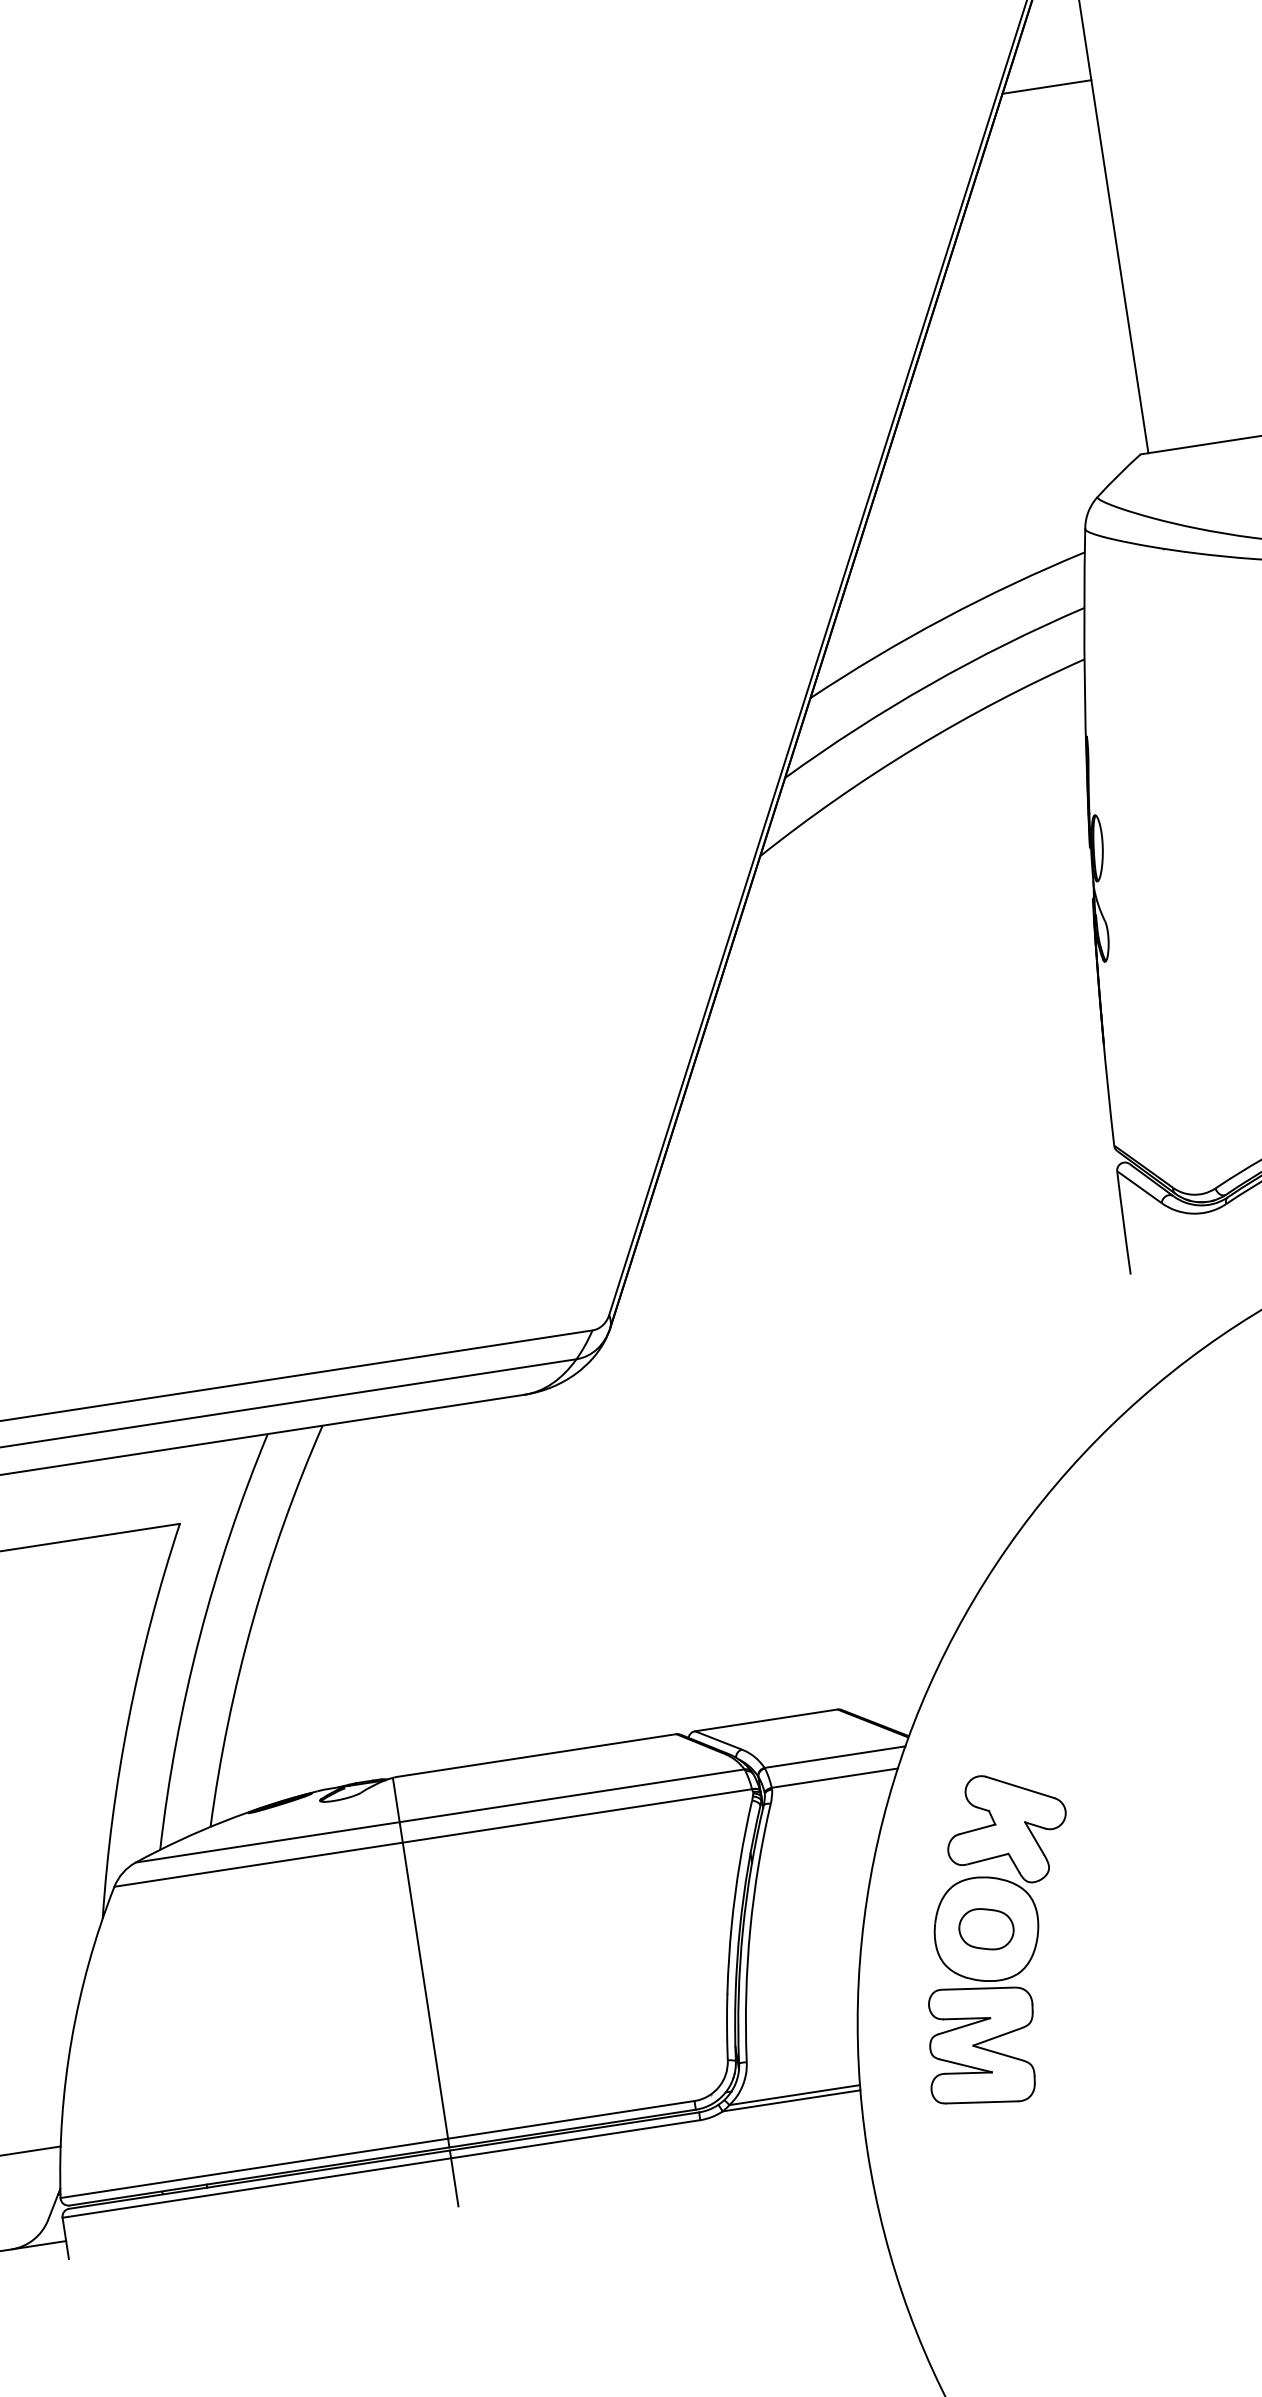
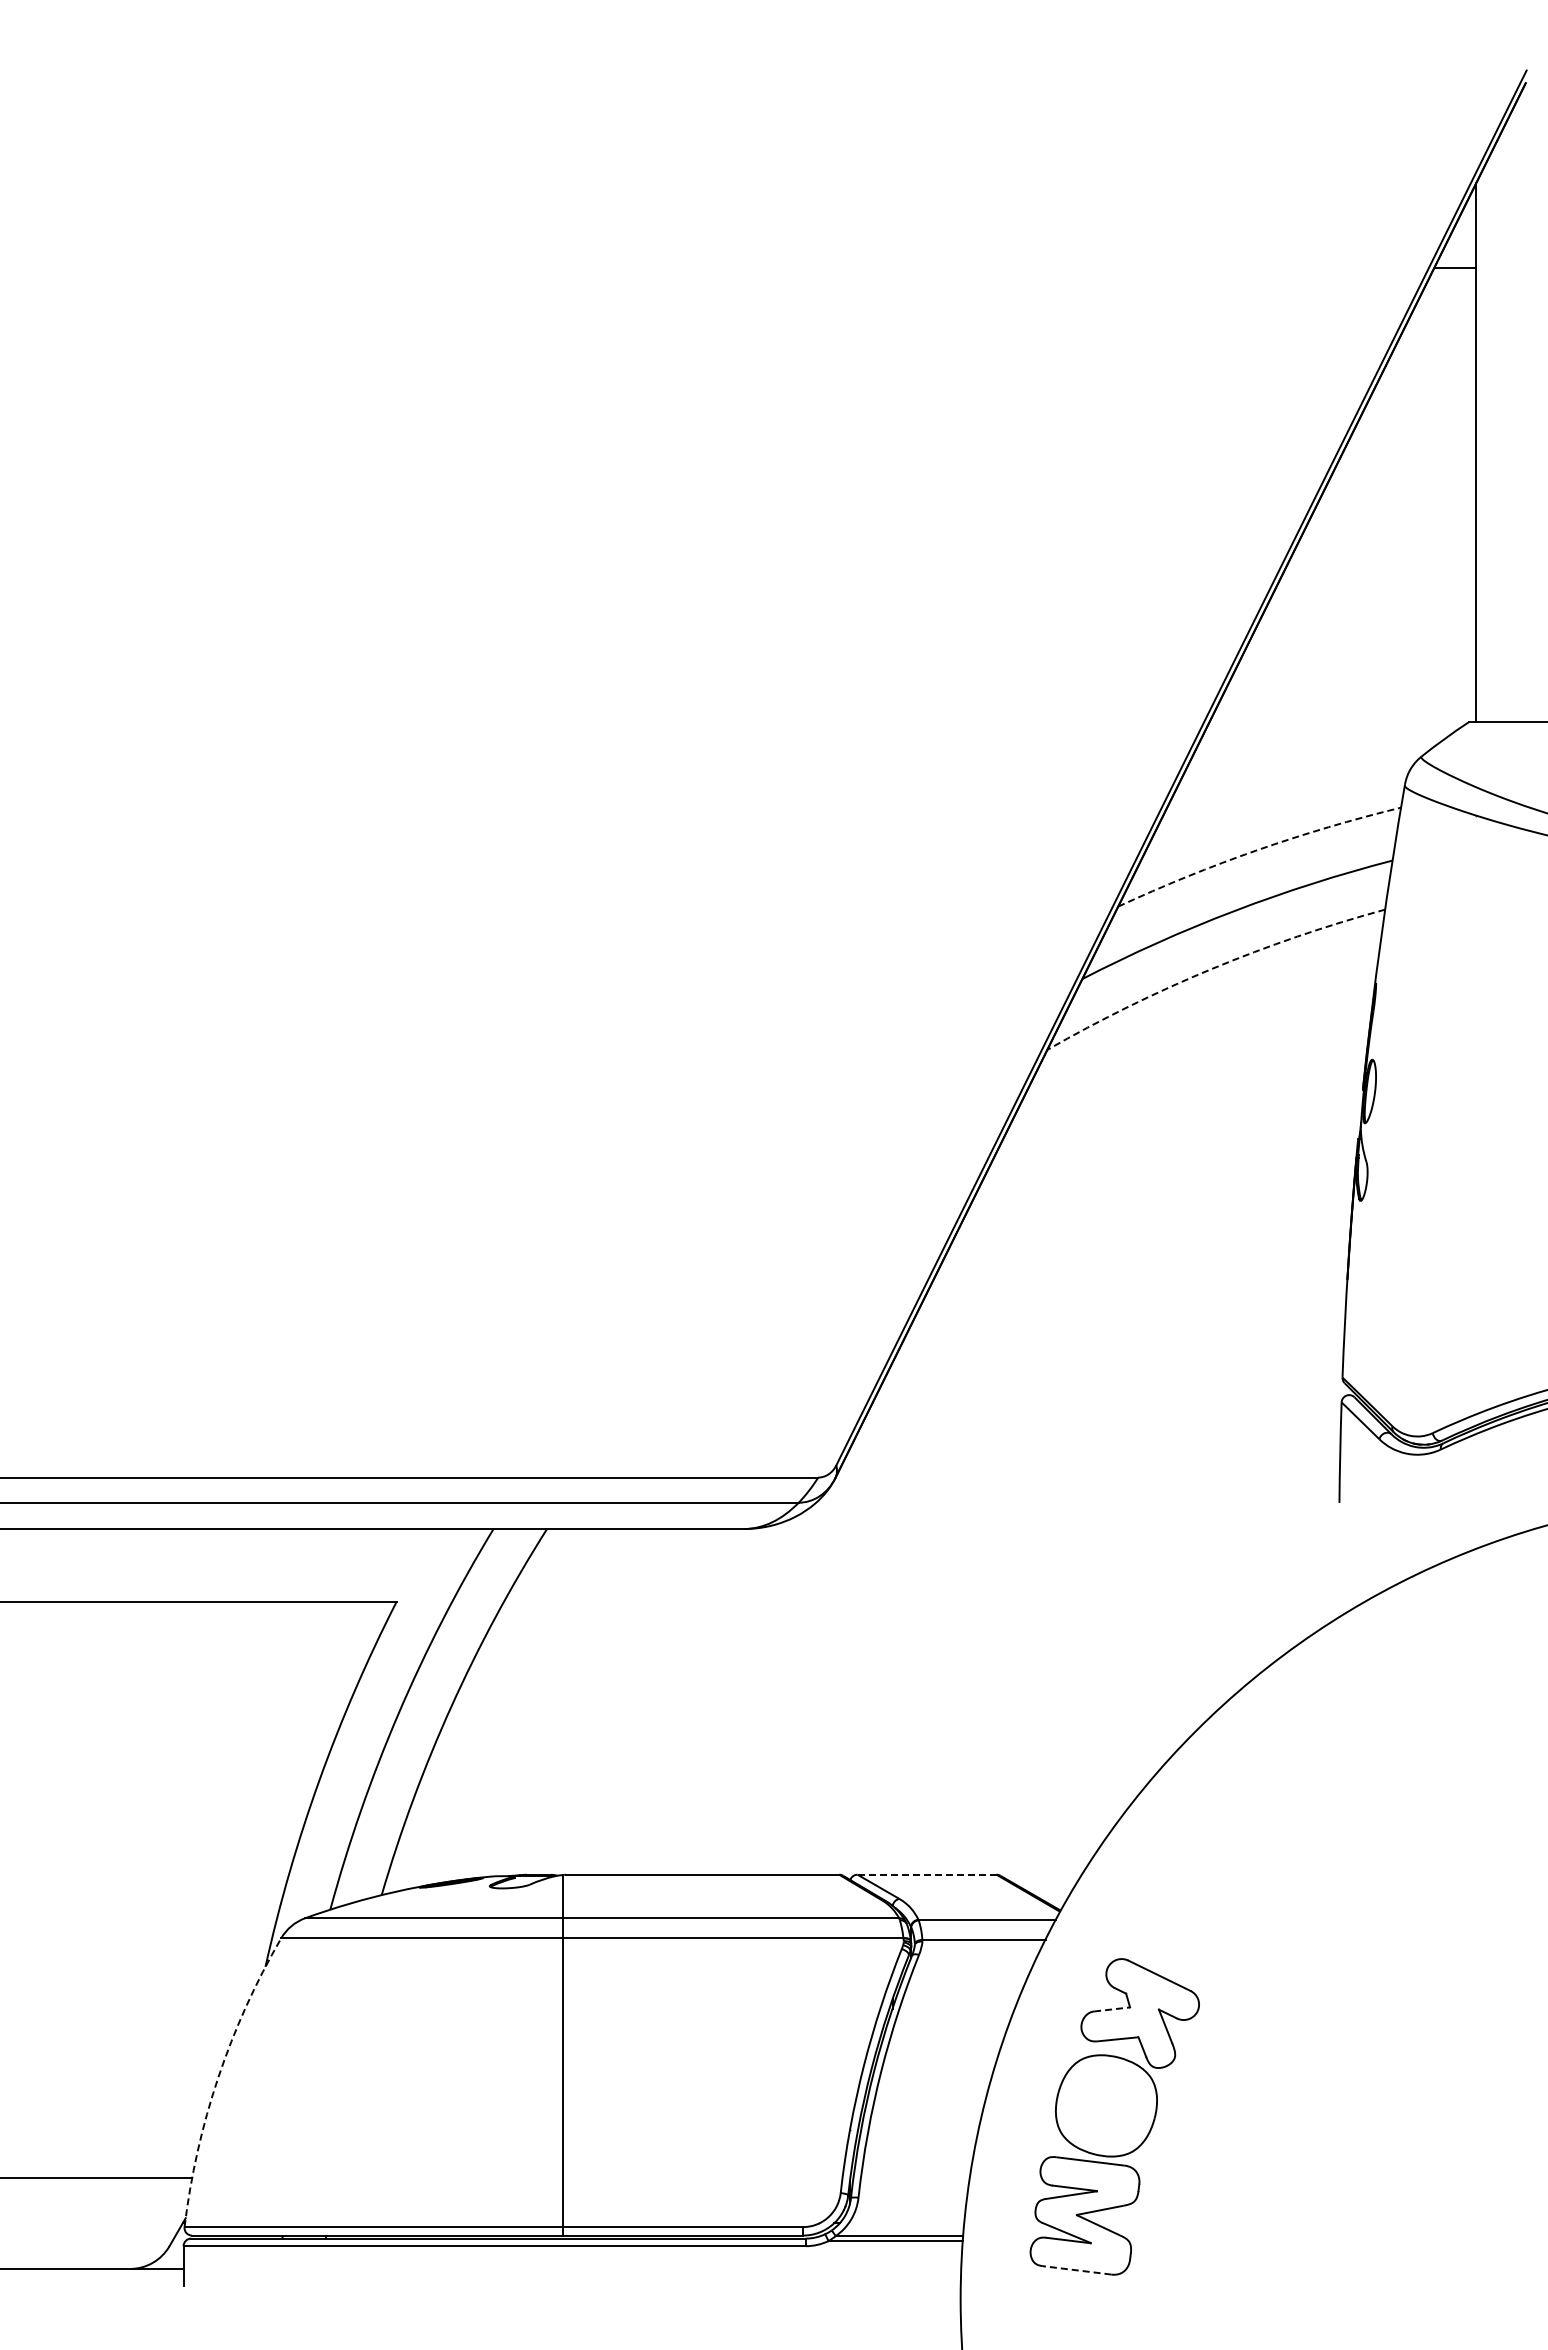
line: (1046, 87) -> (1432, 358), removed
arc: (944, 618) -> (1257, 850), solid -> dashed
arc: (915, 747) -> (1211, 969), solid -> dashed
line: (766, 1720) -> (927, 1874), solid -> dashed
line: (977, 1829) -> (1112, 2009), solid -> dashed
part: (986, 1928) -> (1106, 2105), removed
arc: (71, 2039) -> (218, 2077), solid -> dashed
line: (982, 2102) -> (1077, 2270), solid -> dashed
line: (453, 2178) -> (562, 2265), removed

